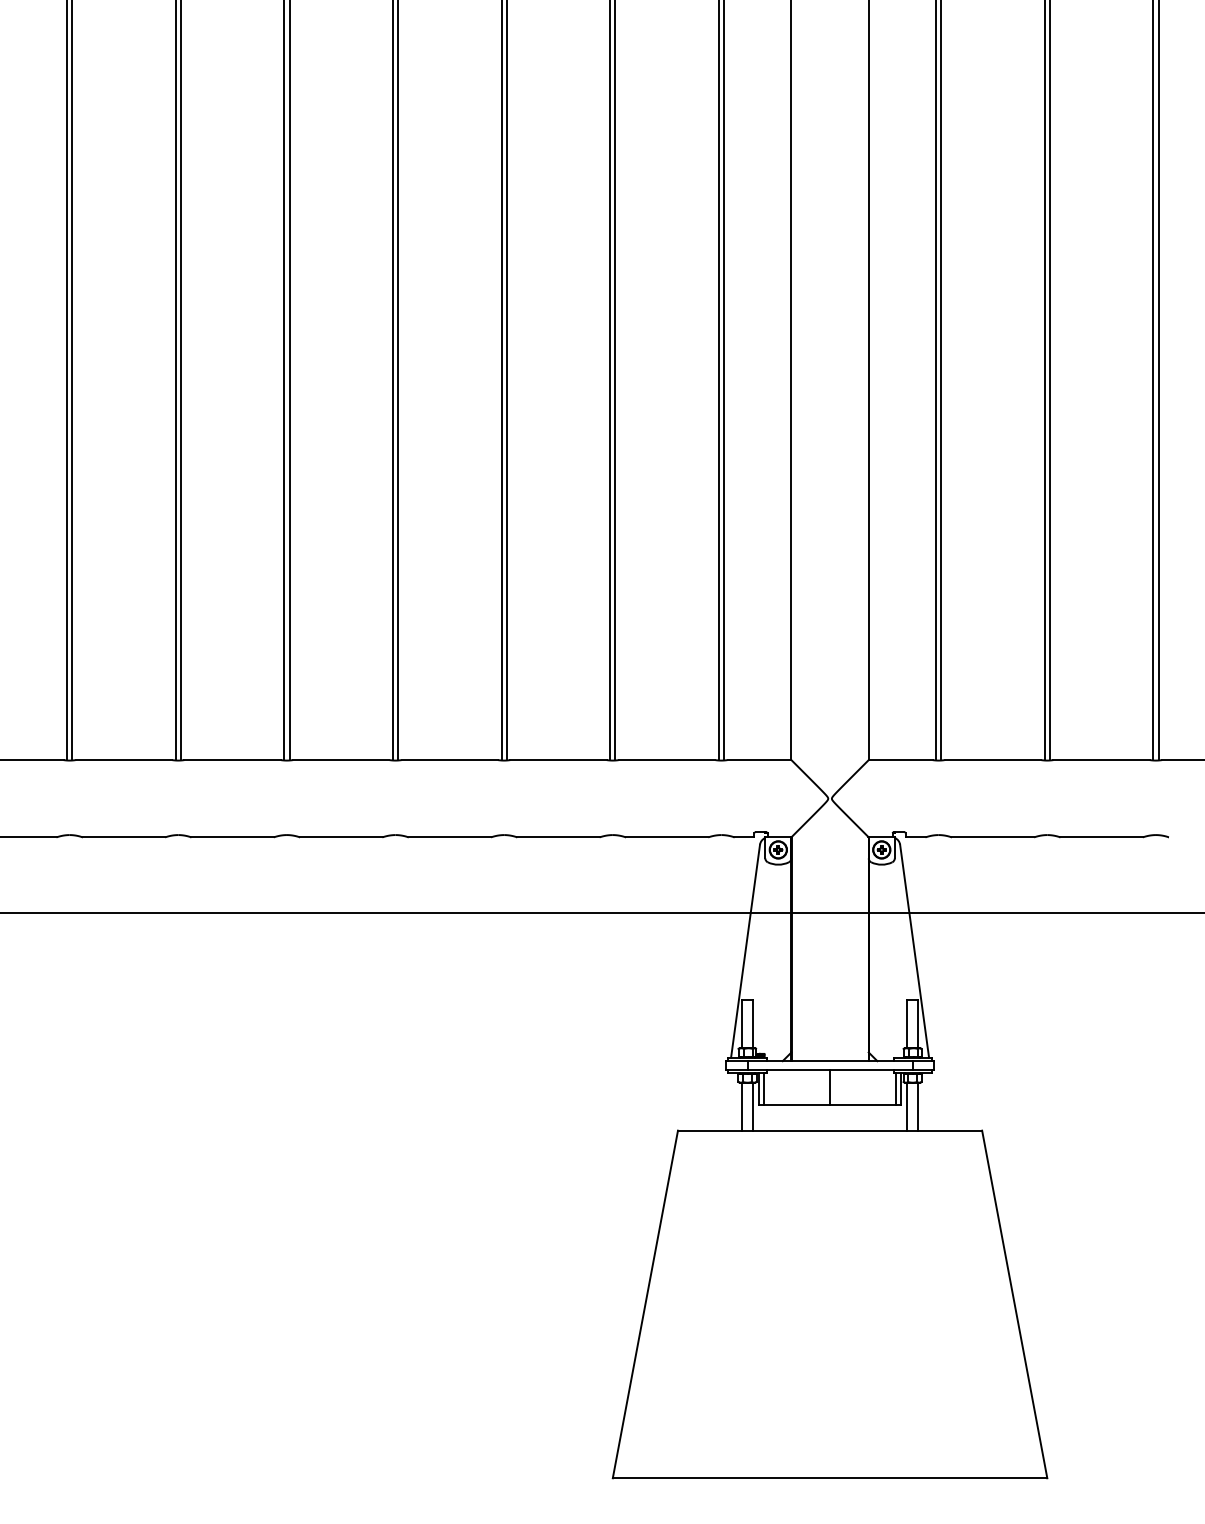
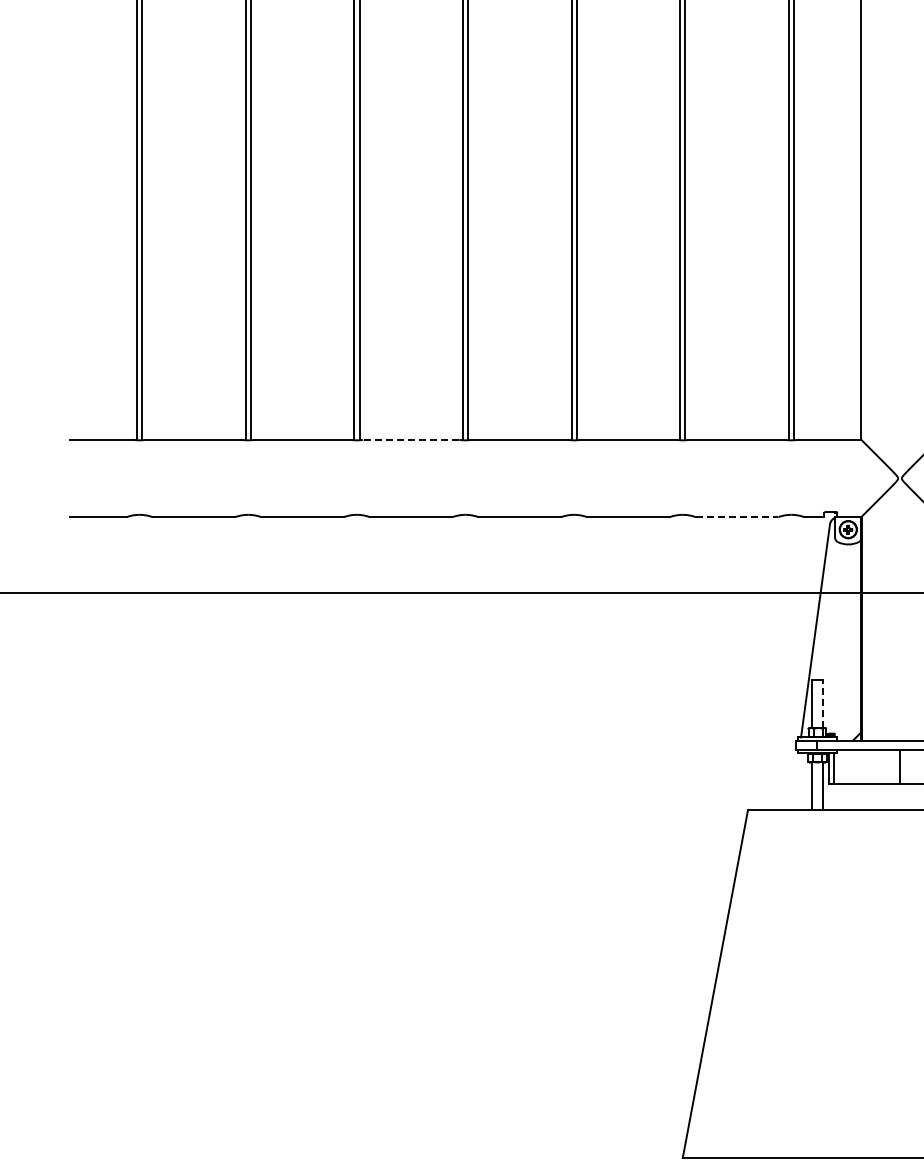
line: (340, 760) -> (410, 440), solid -> dashed
line: (667, 837) -> (737, 517), solid -> dashed
line: (752, 1023) -> (822, 703), solid -> dashed

